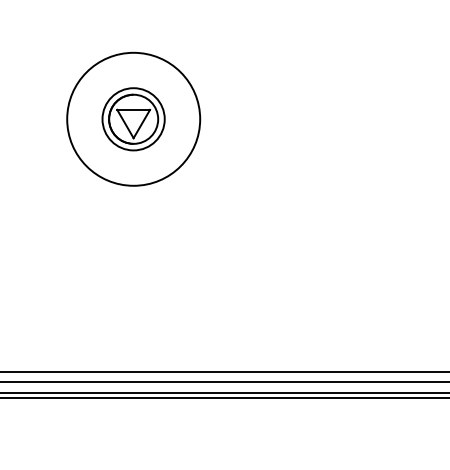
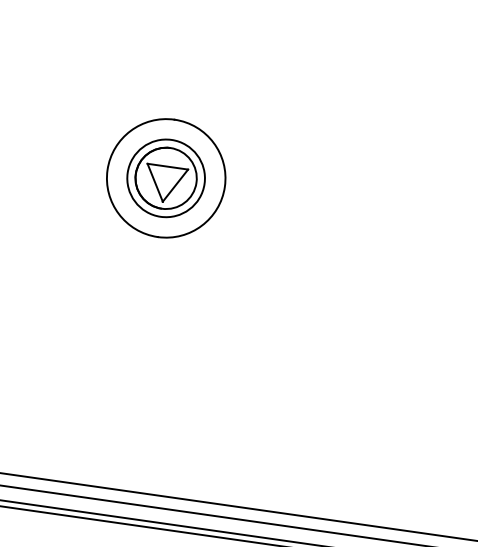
circle: (133, 118) -> (166, 177), size x0.71

